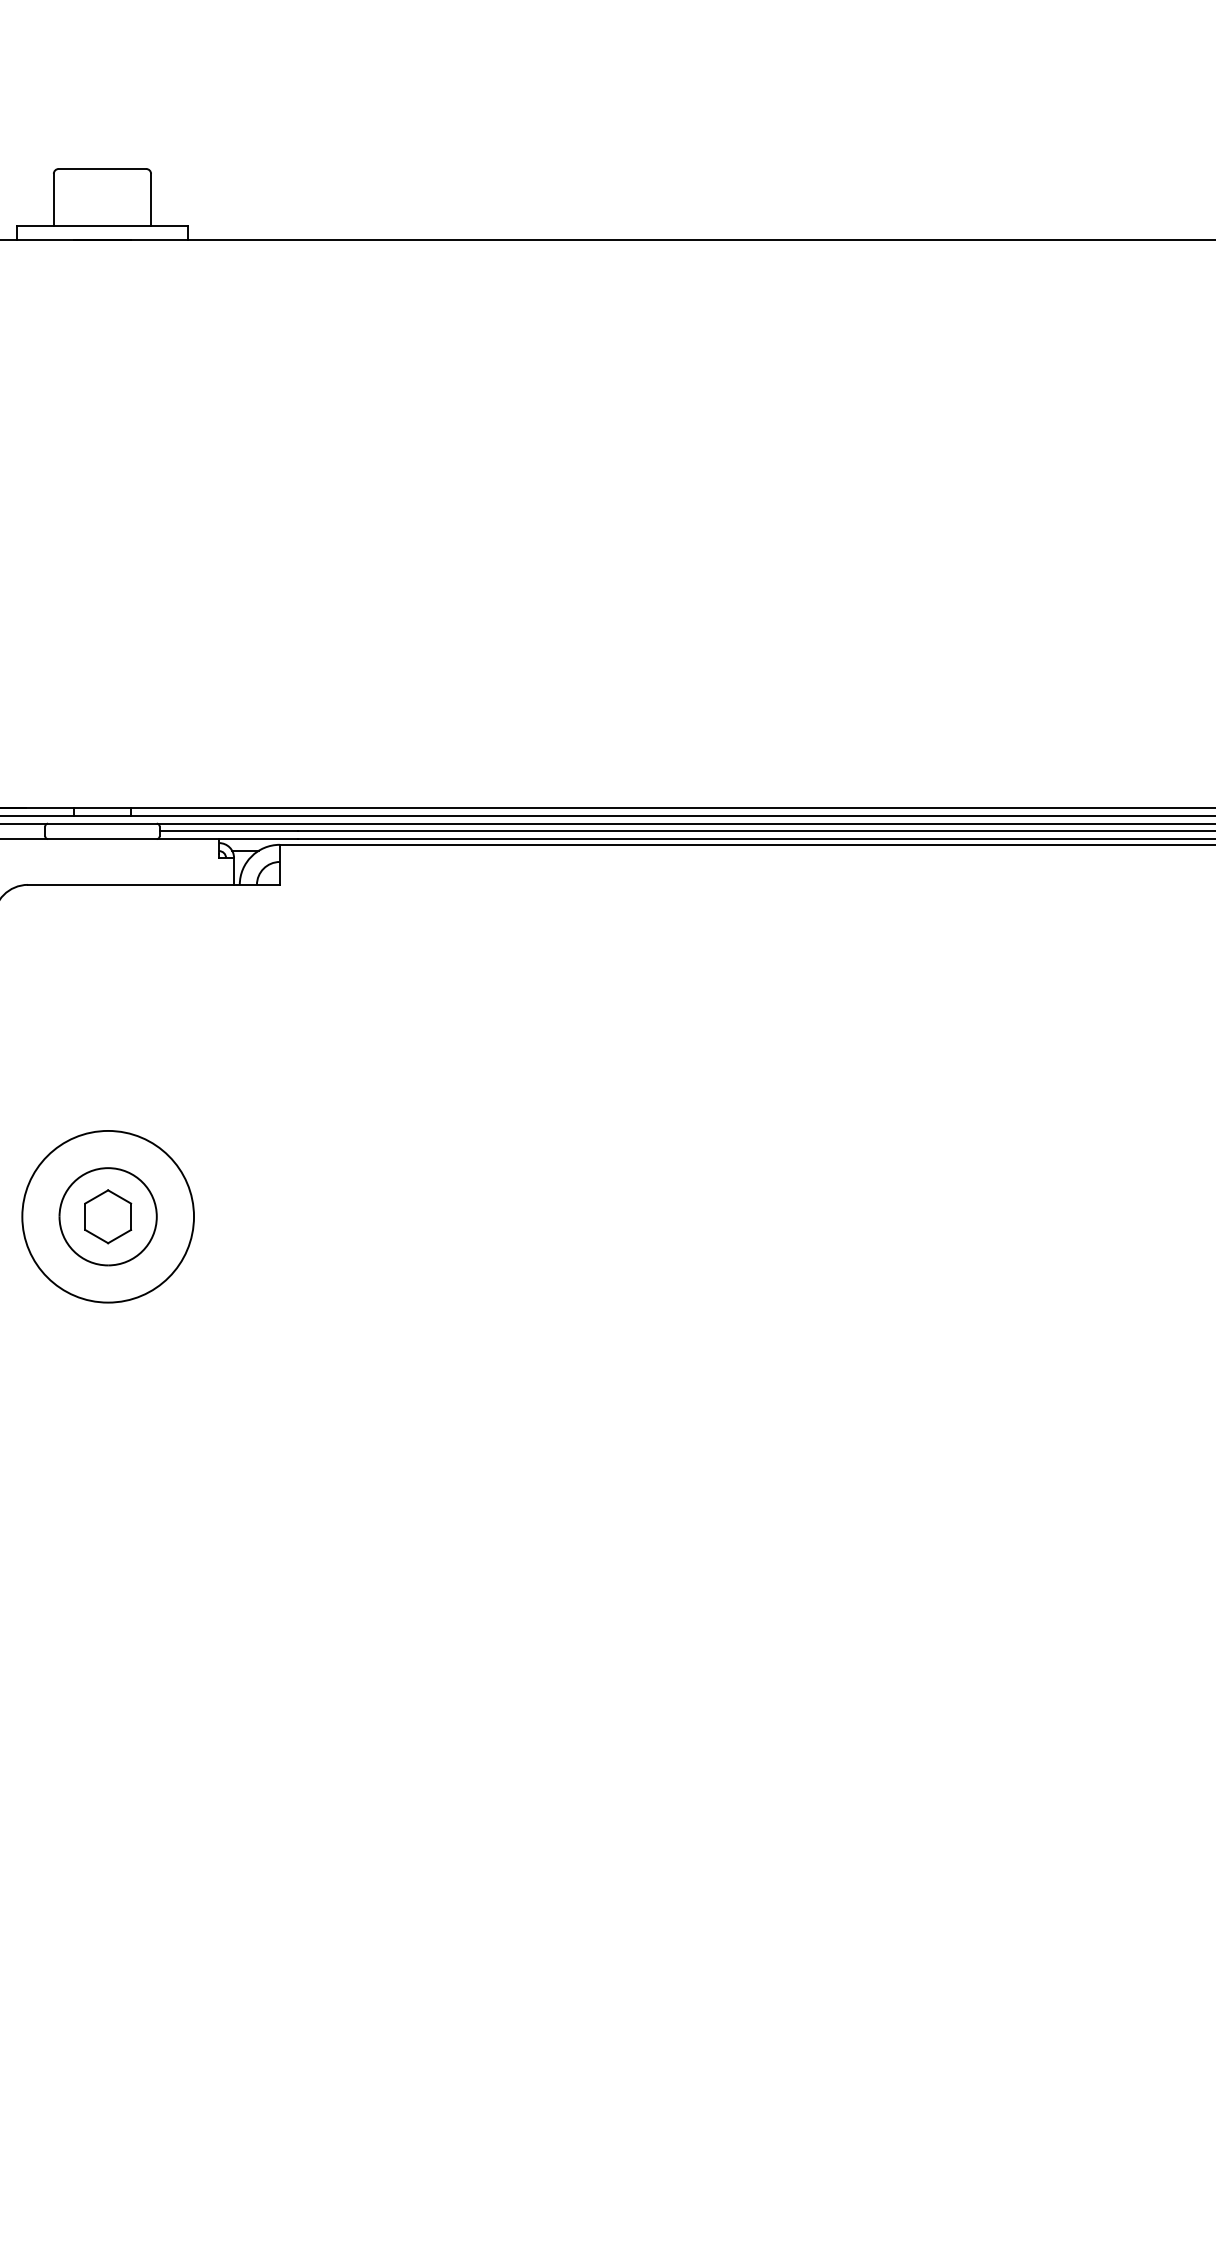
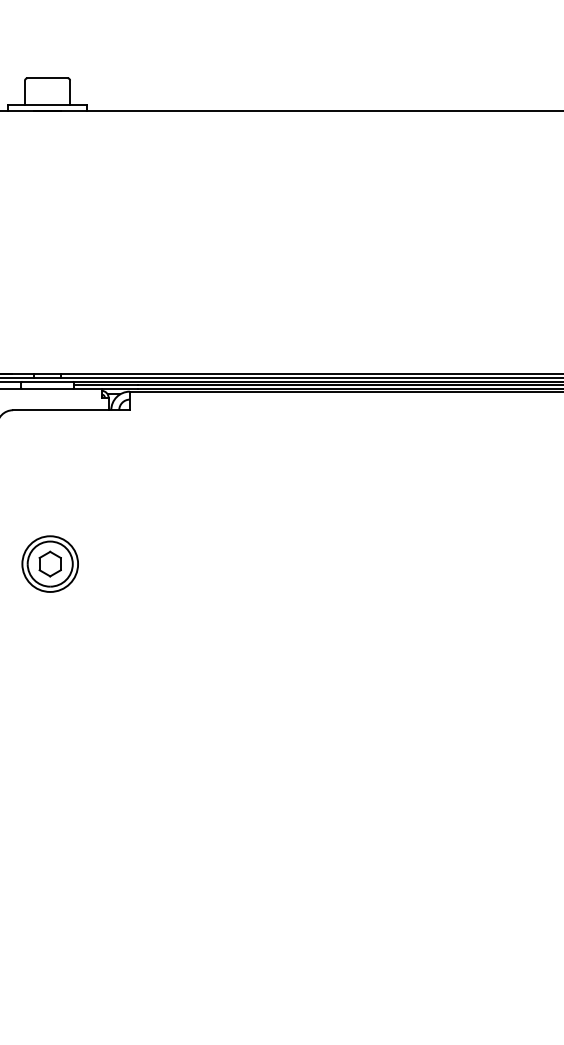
circle: (108, 1215) -> (50, 563), size x0.7

